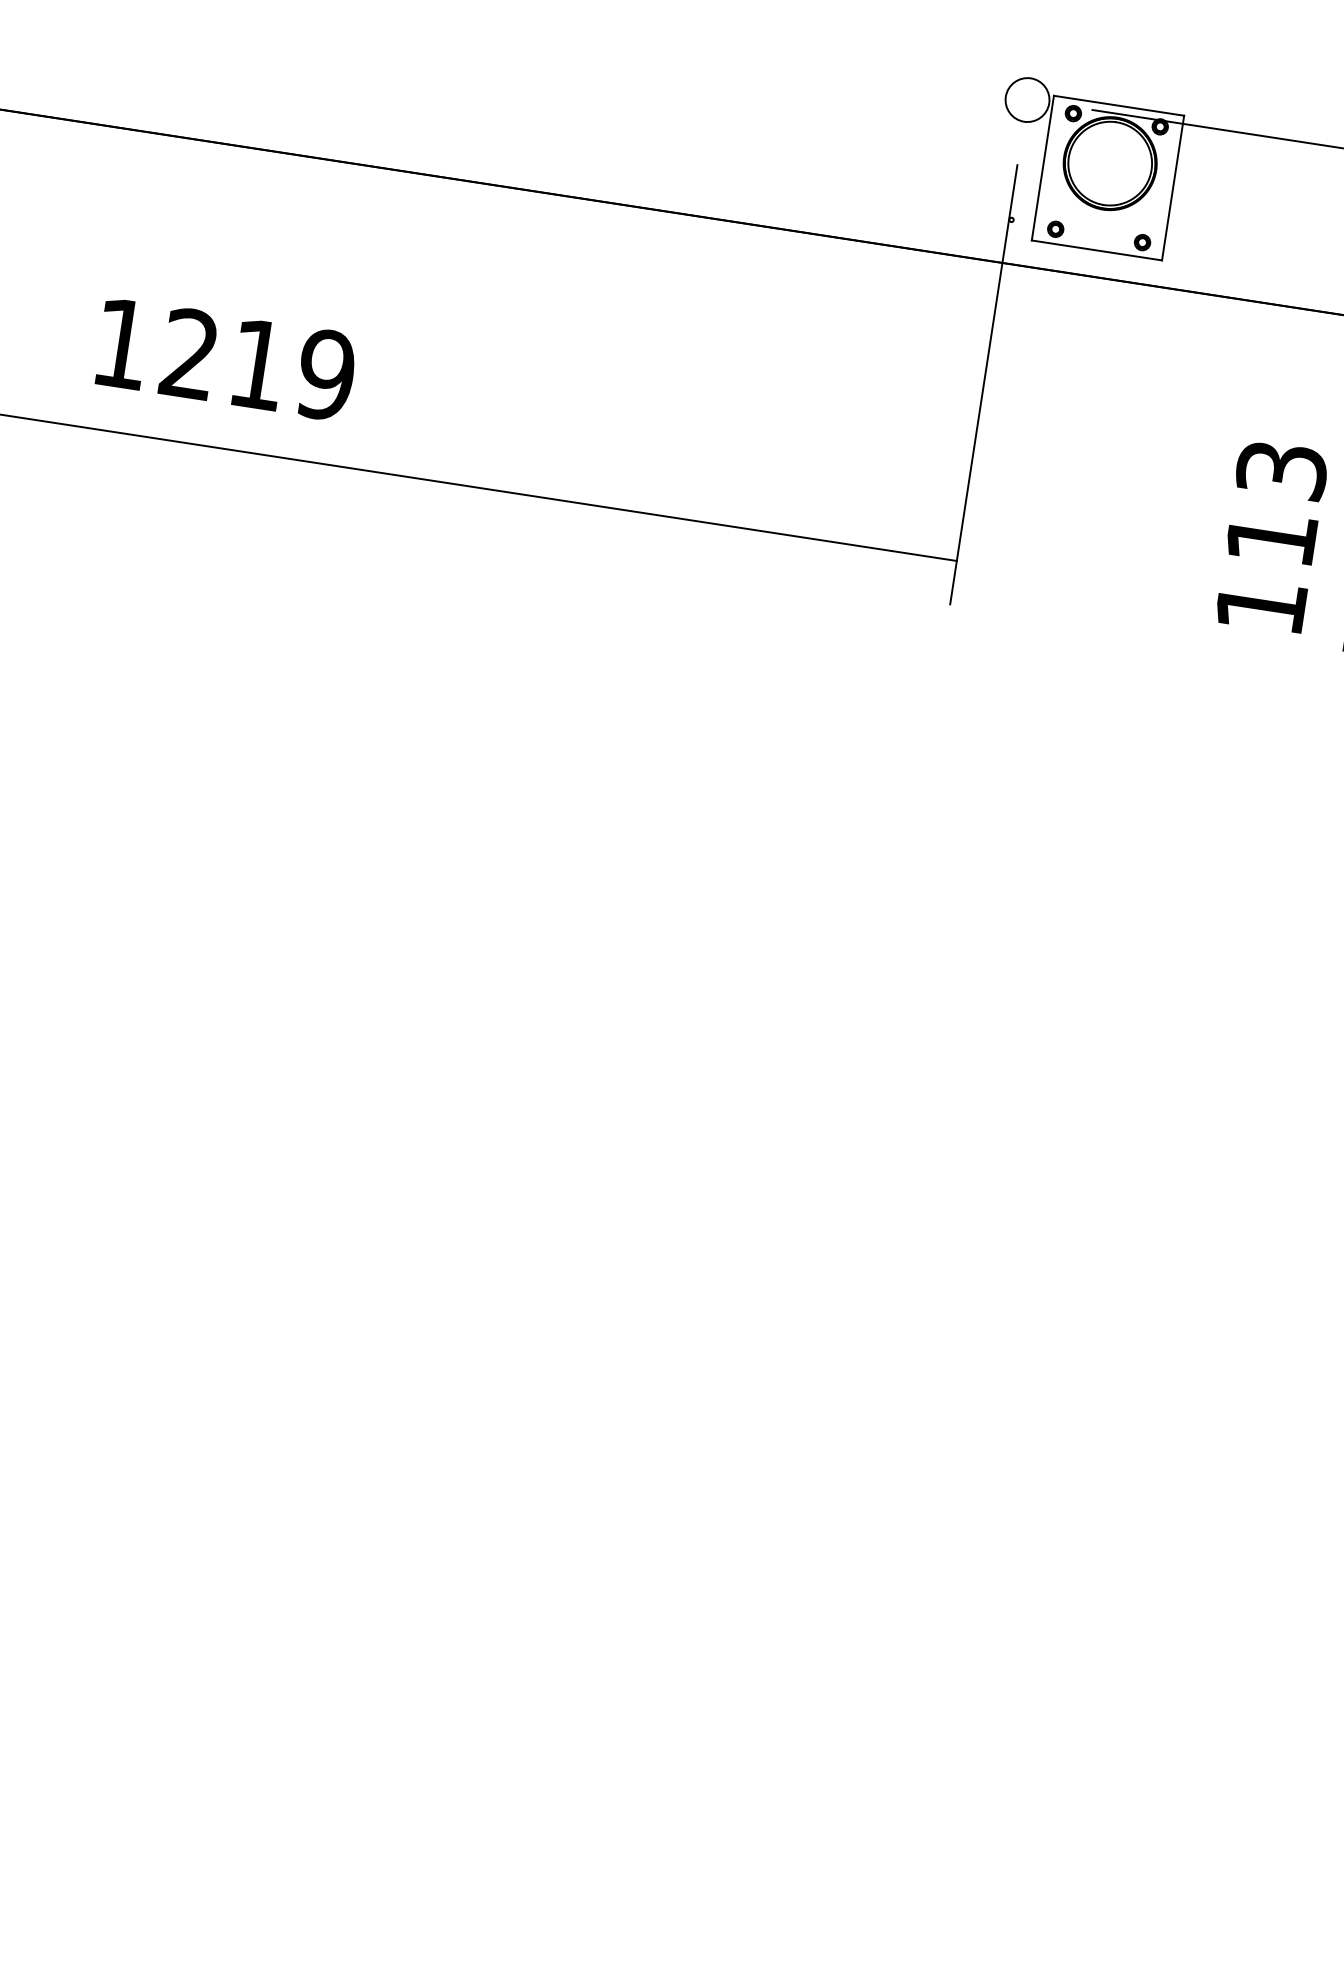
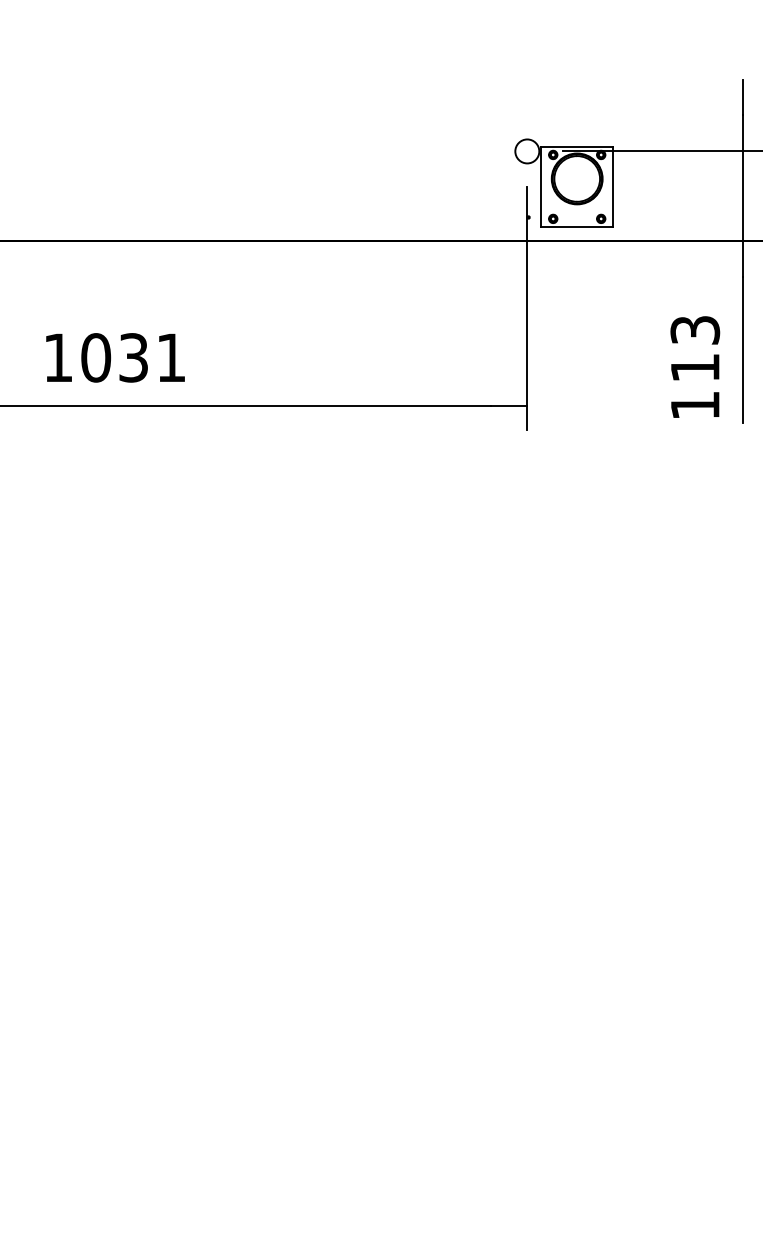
text: (257, 363) -> (133, 357), 1219 -> 1031

